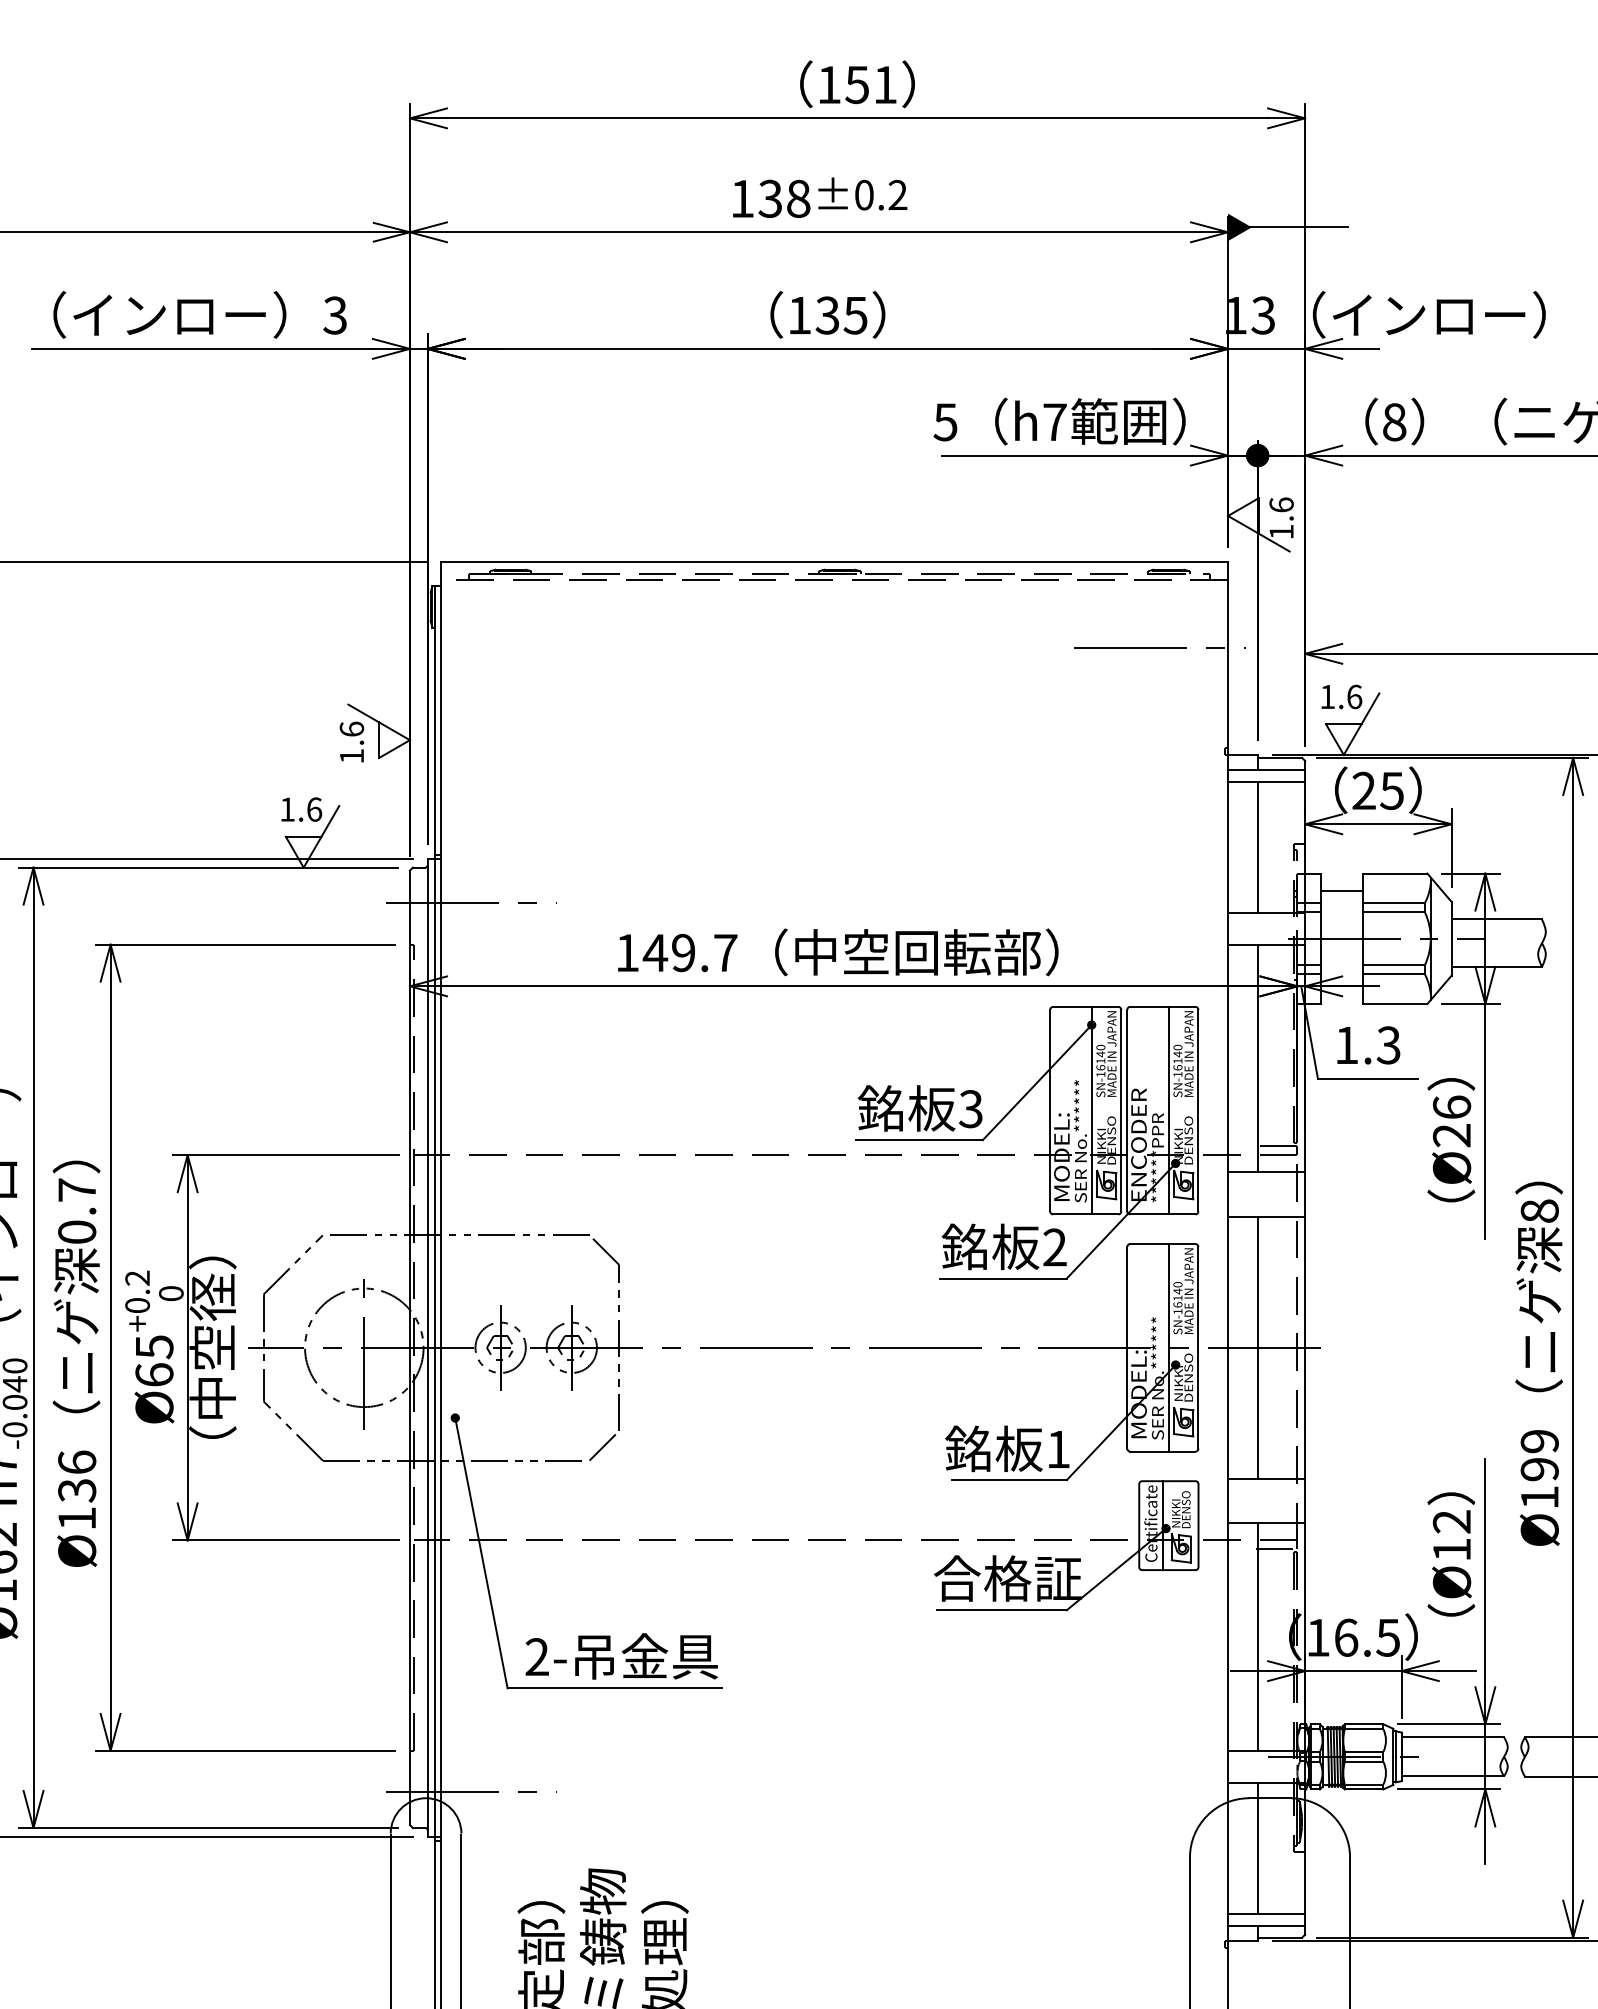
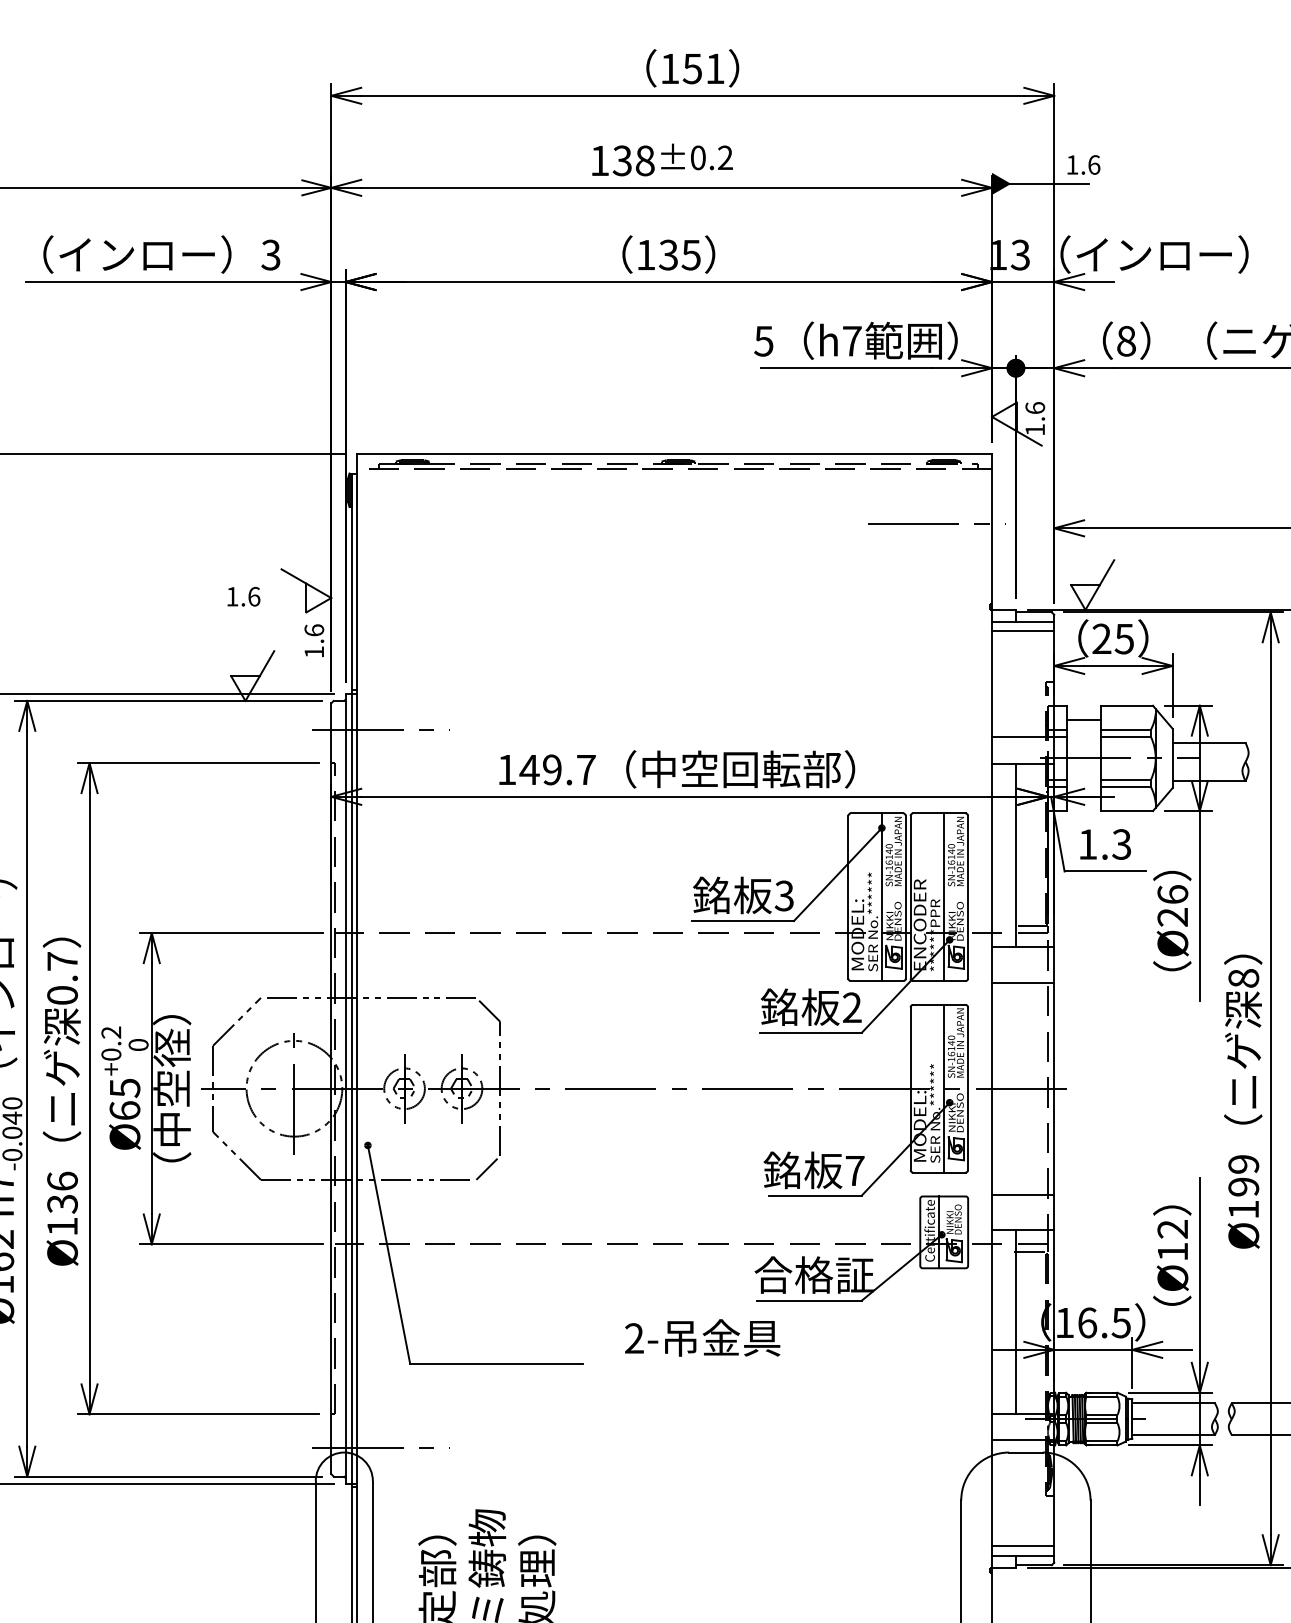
text: (1341, 696) -> (1083, 164), moved
text: (351, 741) -> (313, 640), moved
text: (301, 809) -> (243, 596), moved
line: (1257, 846) -> (1015, 683), removed
line: (1257, 1347) -> (1015, 1088), removed
text: (1058, 1449) -> (855, 1170), 1 -> 7
text: (621, 1656) -> (702, 1338), moved
line: (1257, 1848) -> (1015, 1493), removed

